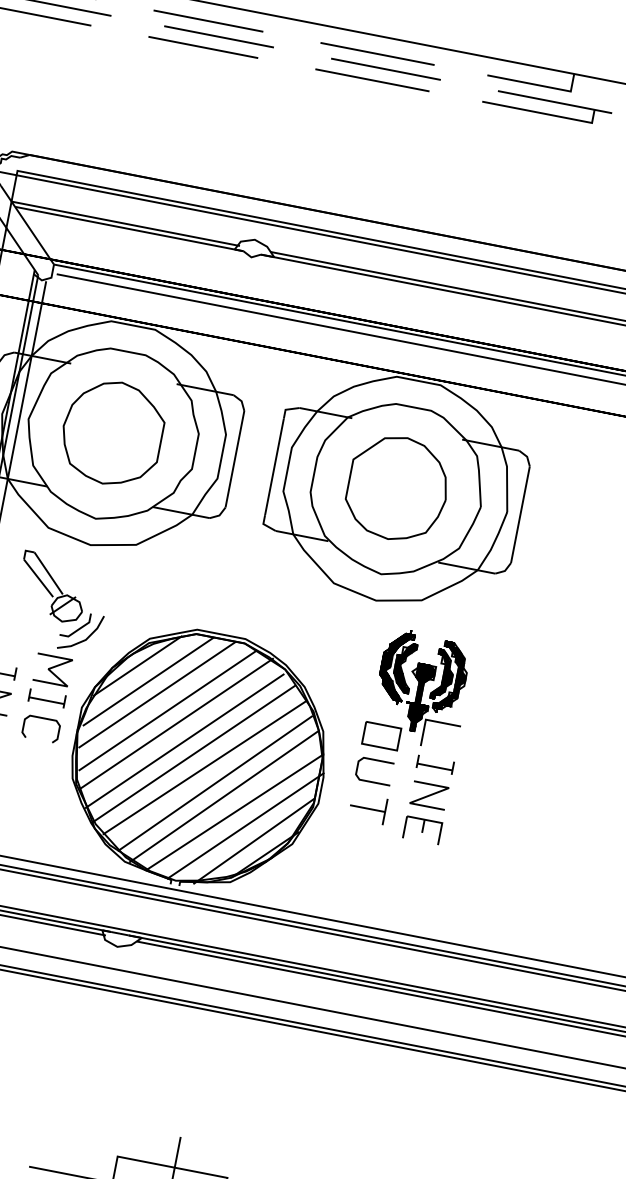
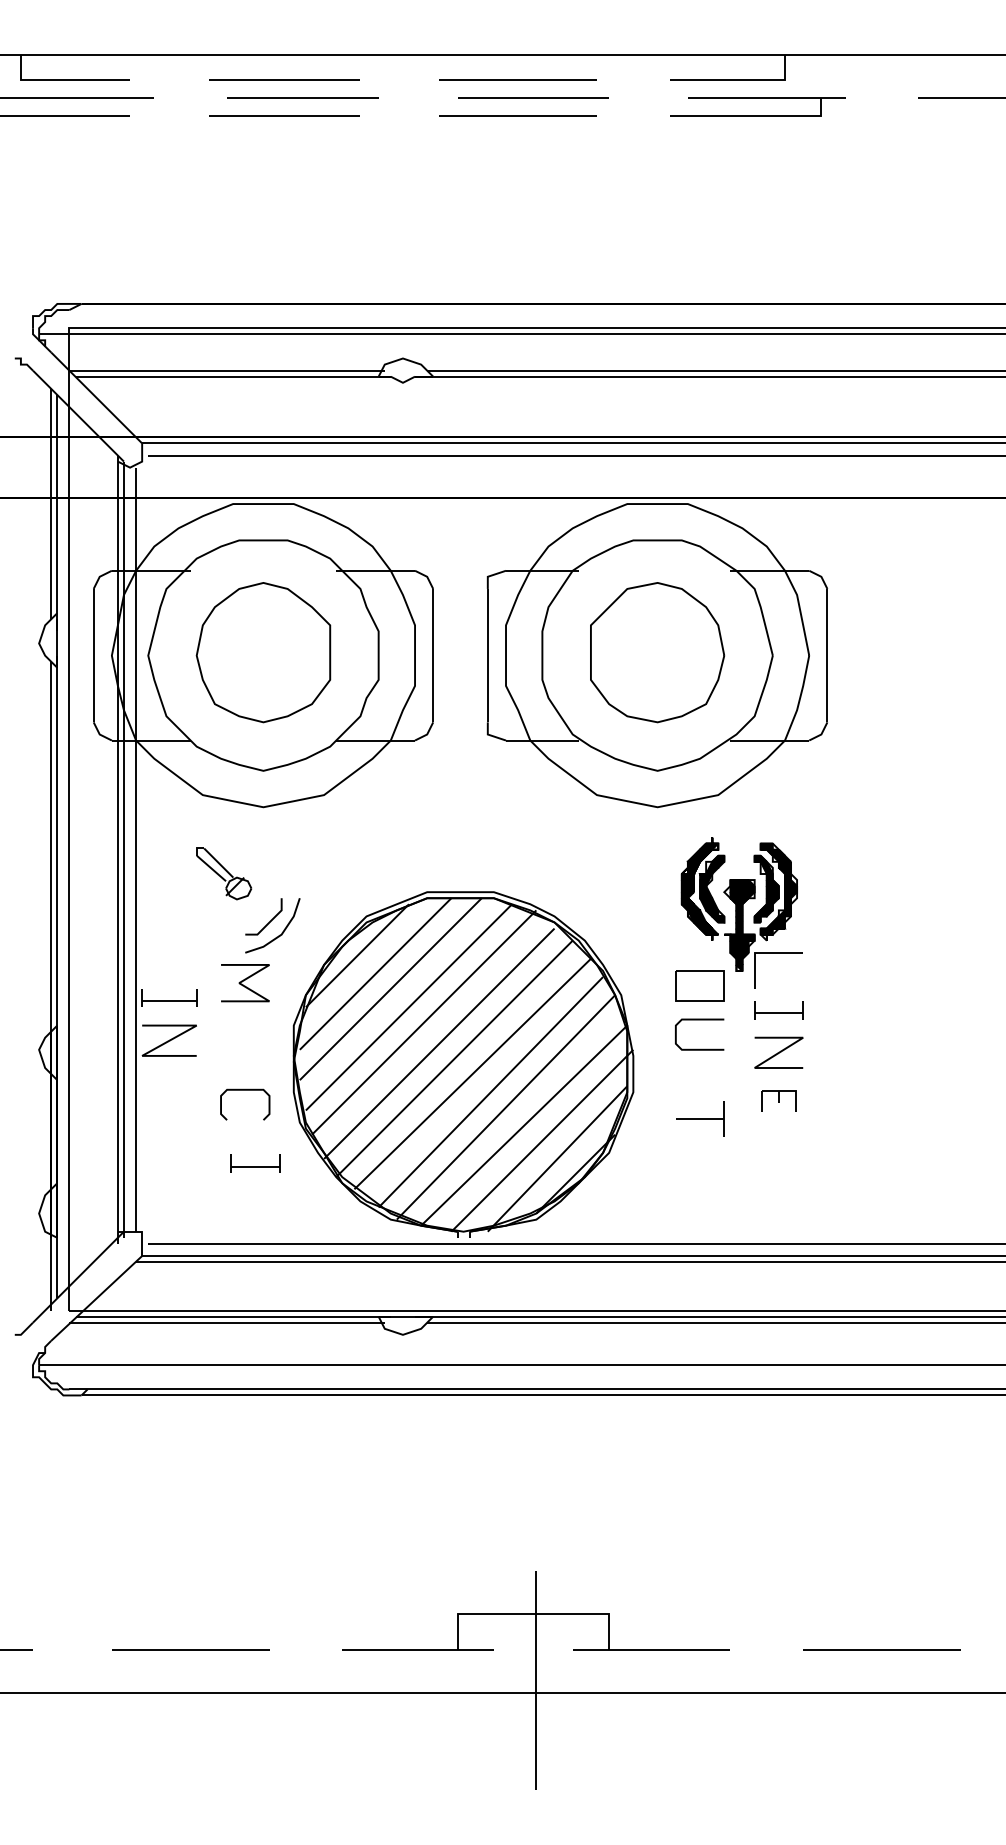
part: (53, 587) -> (224, 873), size x0.6
part: (47, 698) -> (255, 1163), moved
curve: (43, 718) -> (245, 1090), moved
part: (368, 808) -> (700, 1118), moved
part: (422, 830) -> (778, 1100), size x0.7

